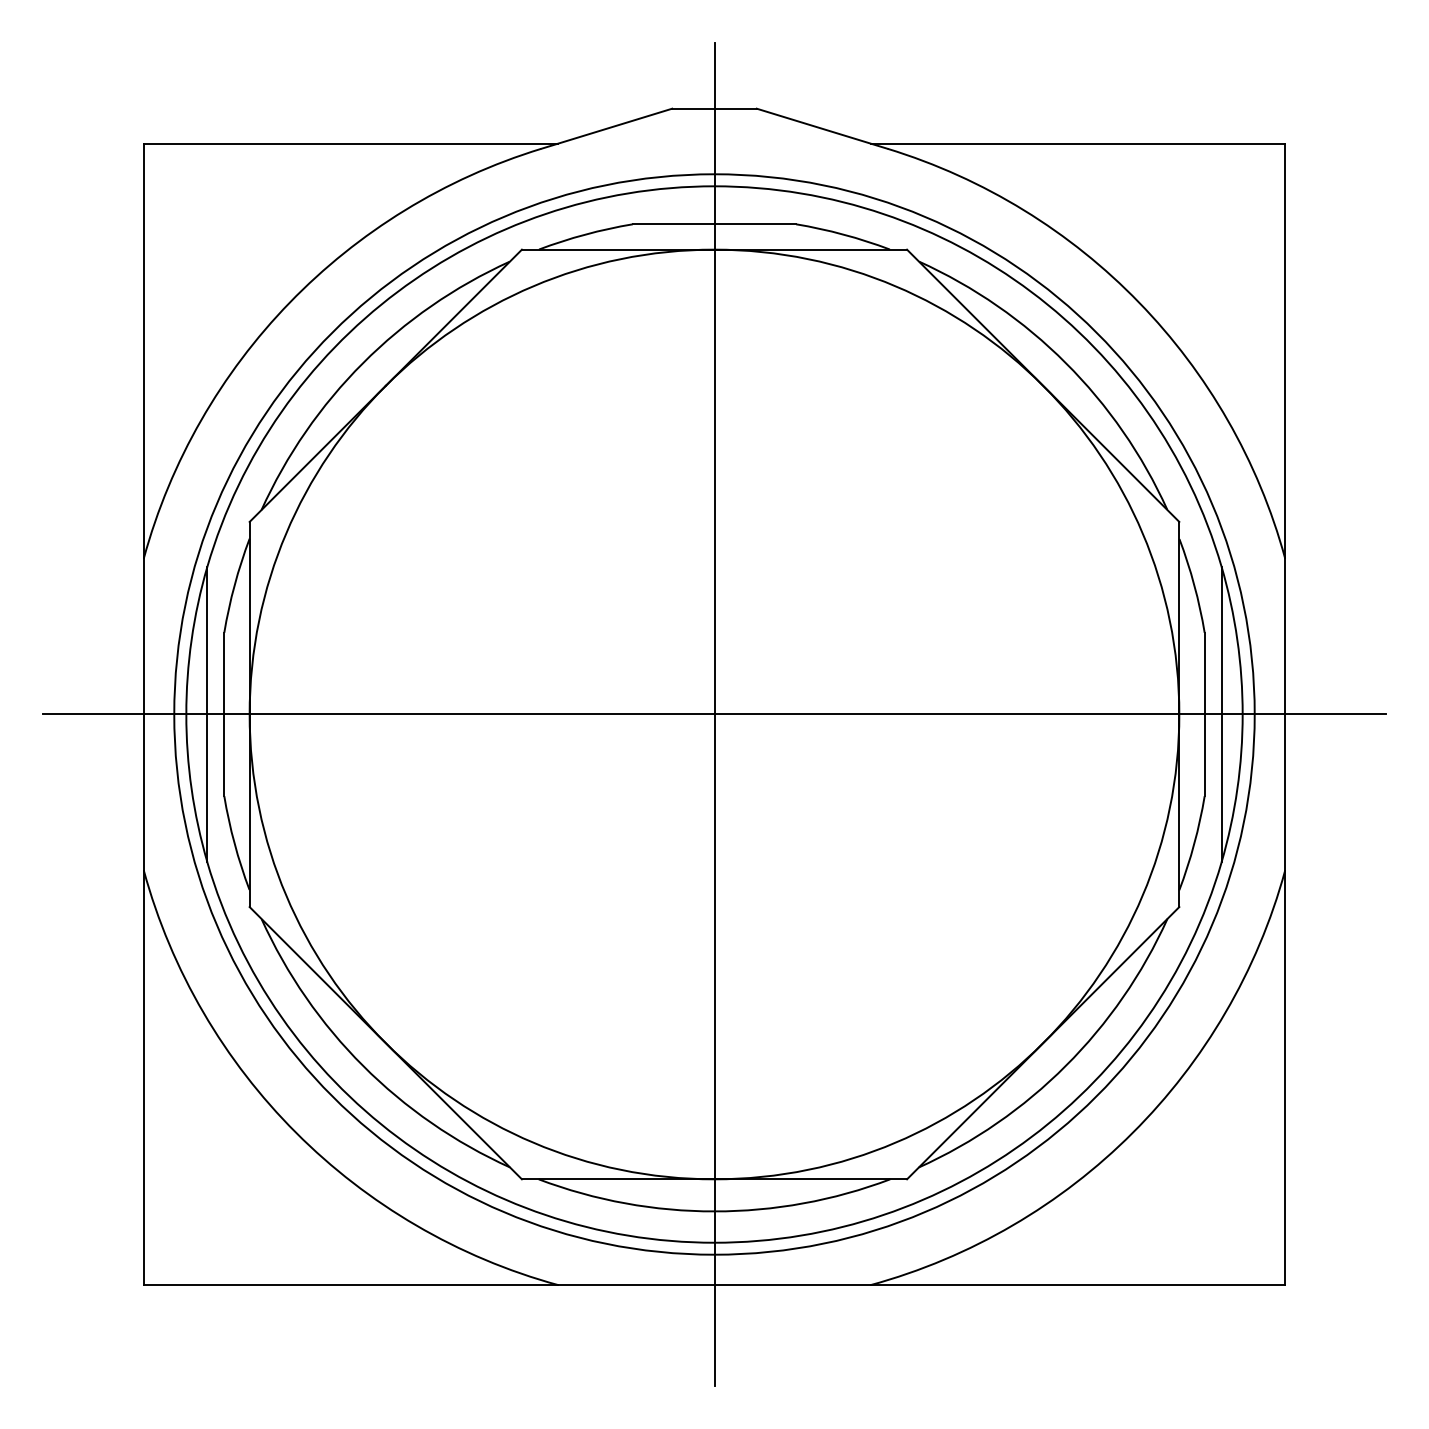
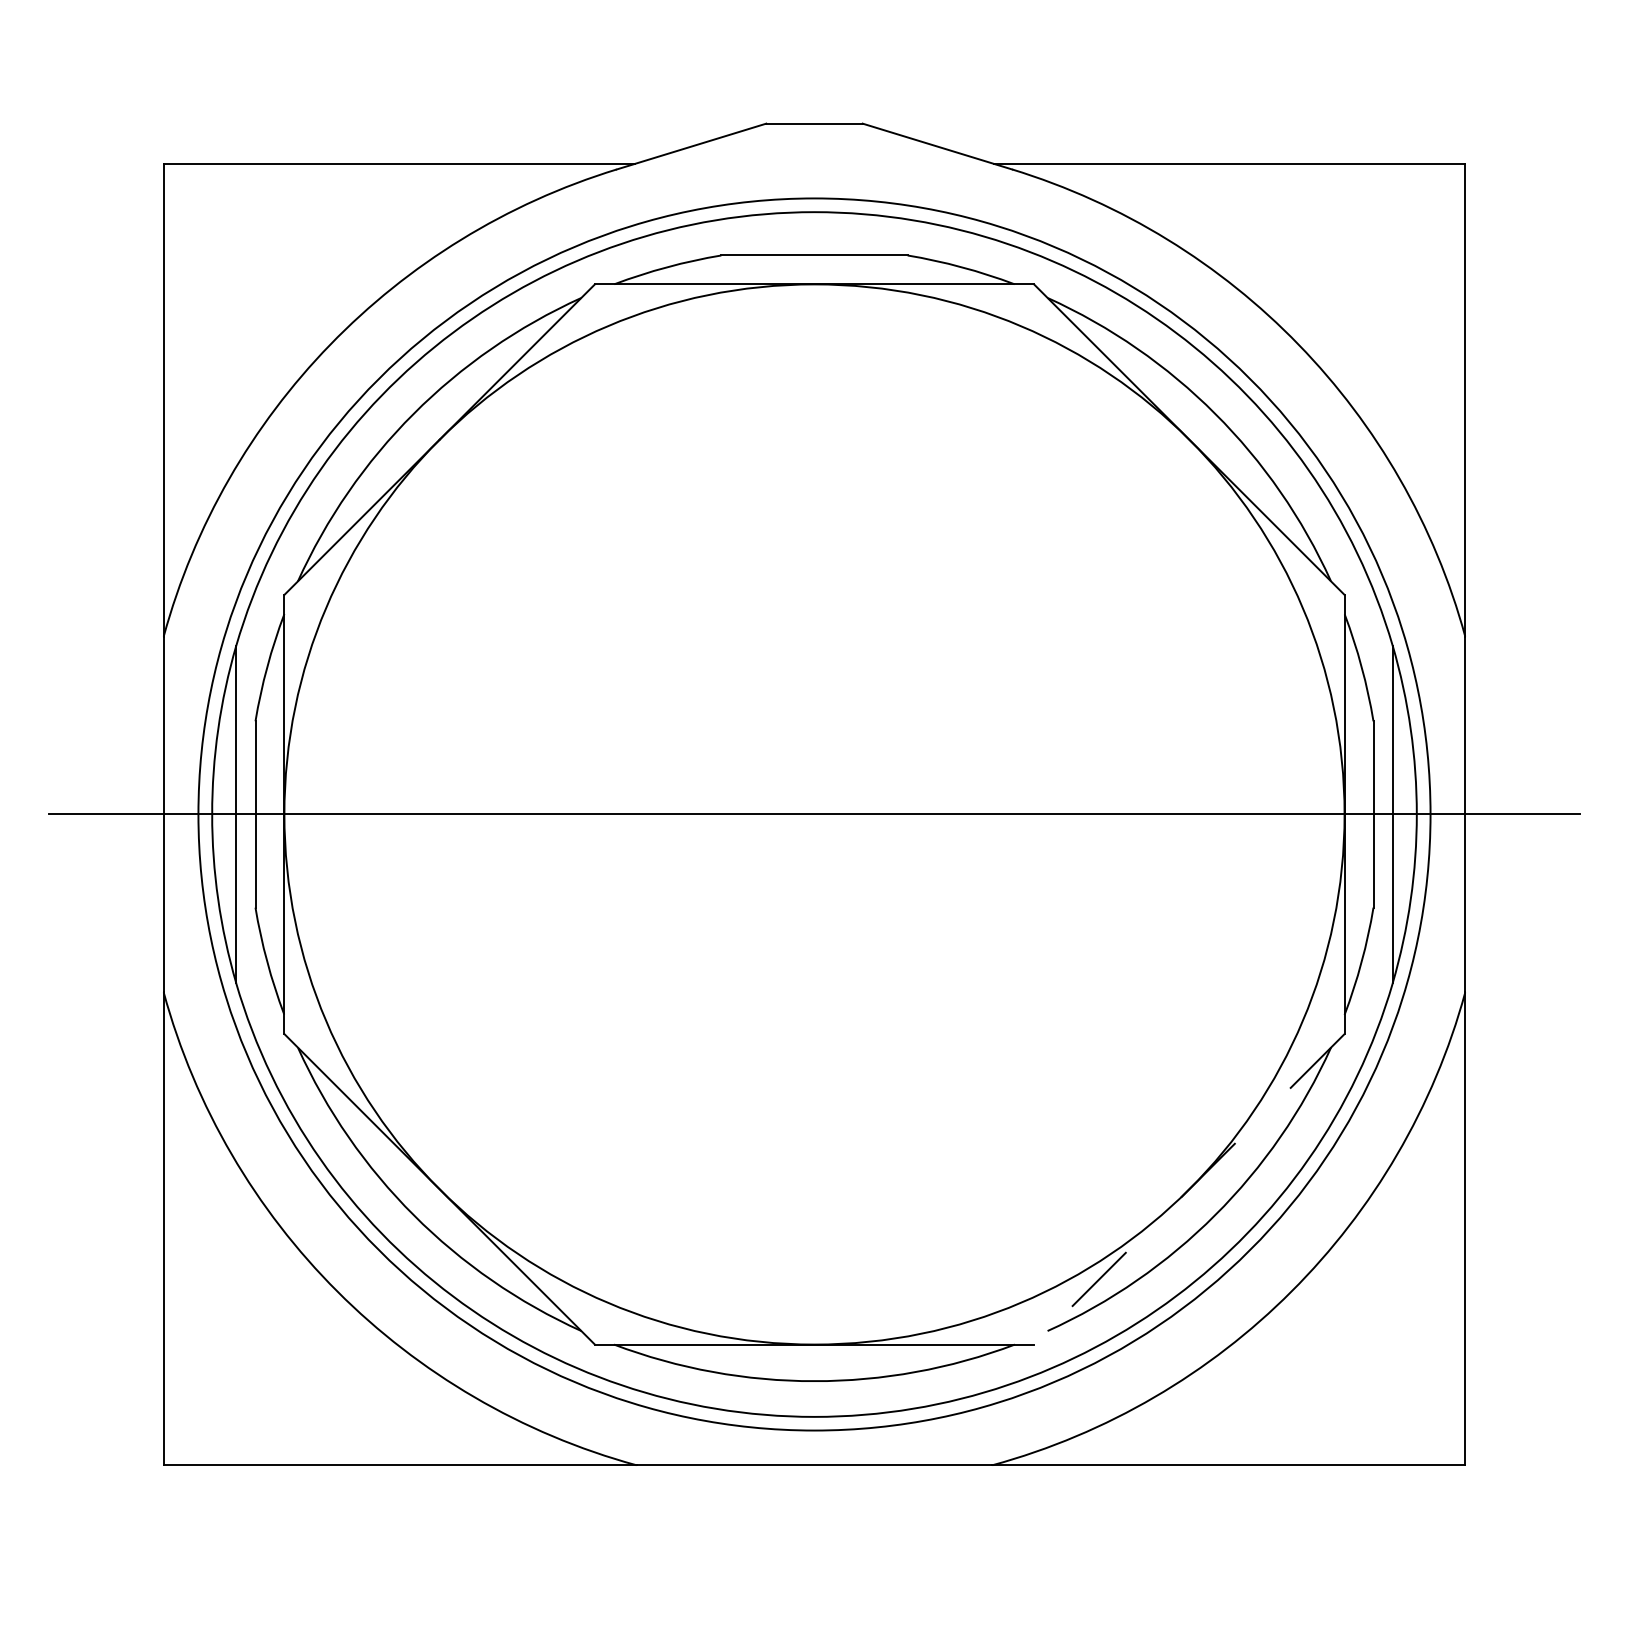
line: (714, 714) -> (814, 814), removed
line: (1043, 1043) -> (1189, 1189), solid -> dashed

